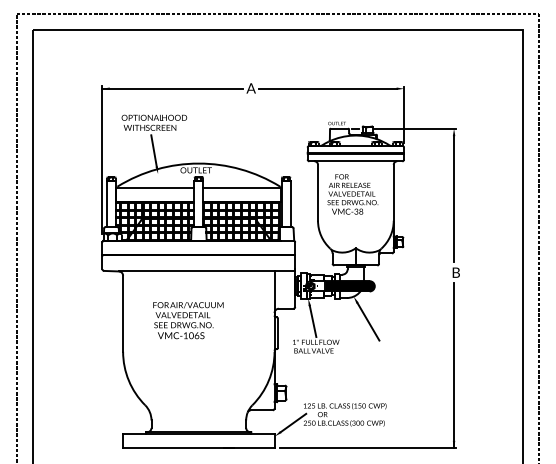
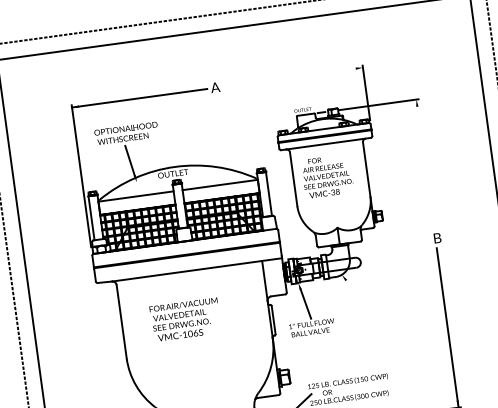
line: (327, 88) -> (289, 77), removed
line: (454, 199) -> (426, 167), removed
fill: (349, 286) -> (336, 265), removed
line: (368, 321) -> (359, 296), removed

